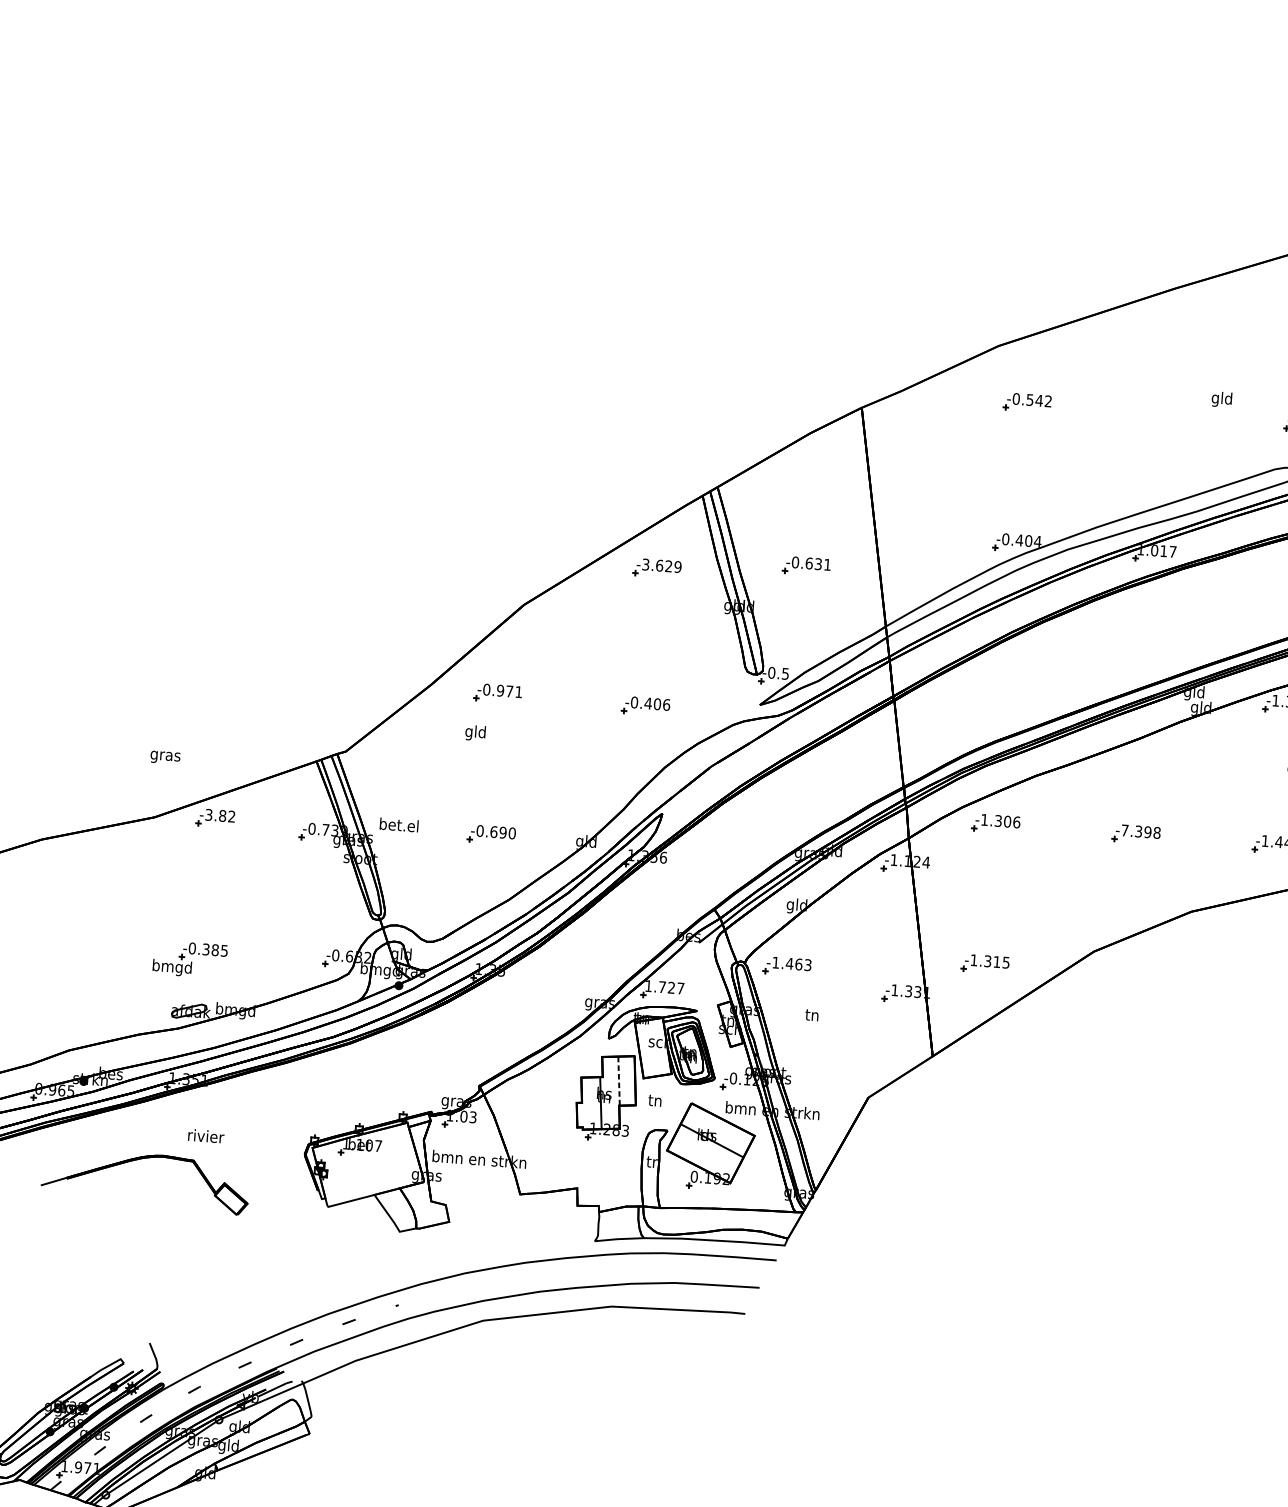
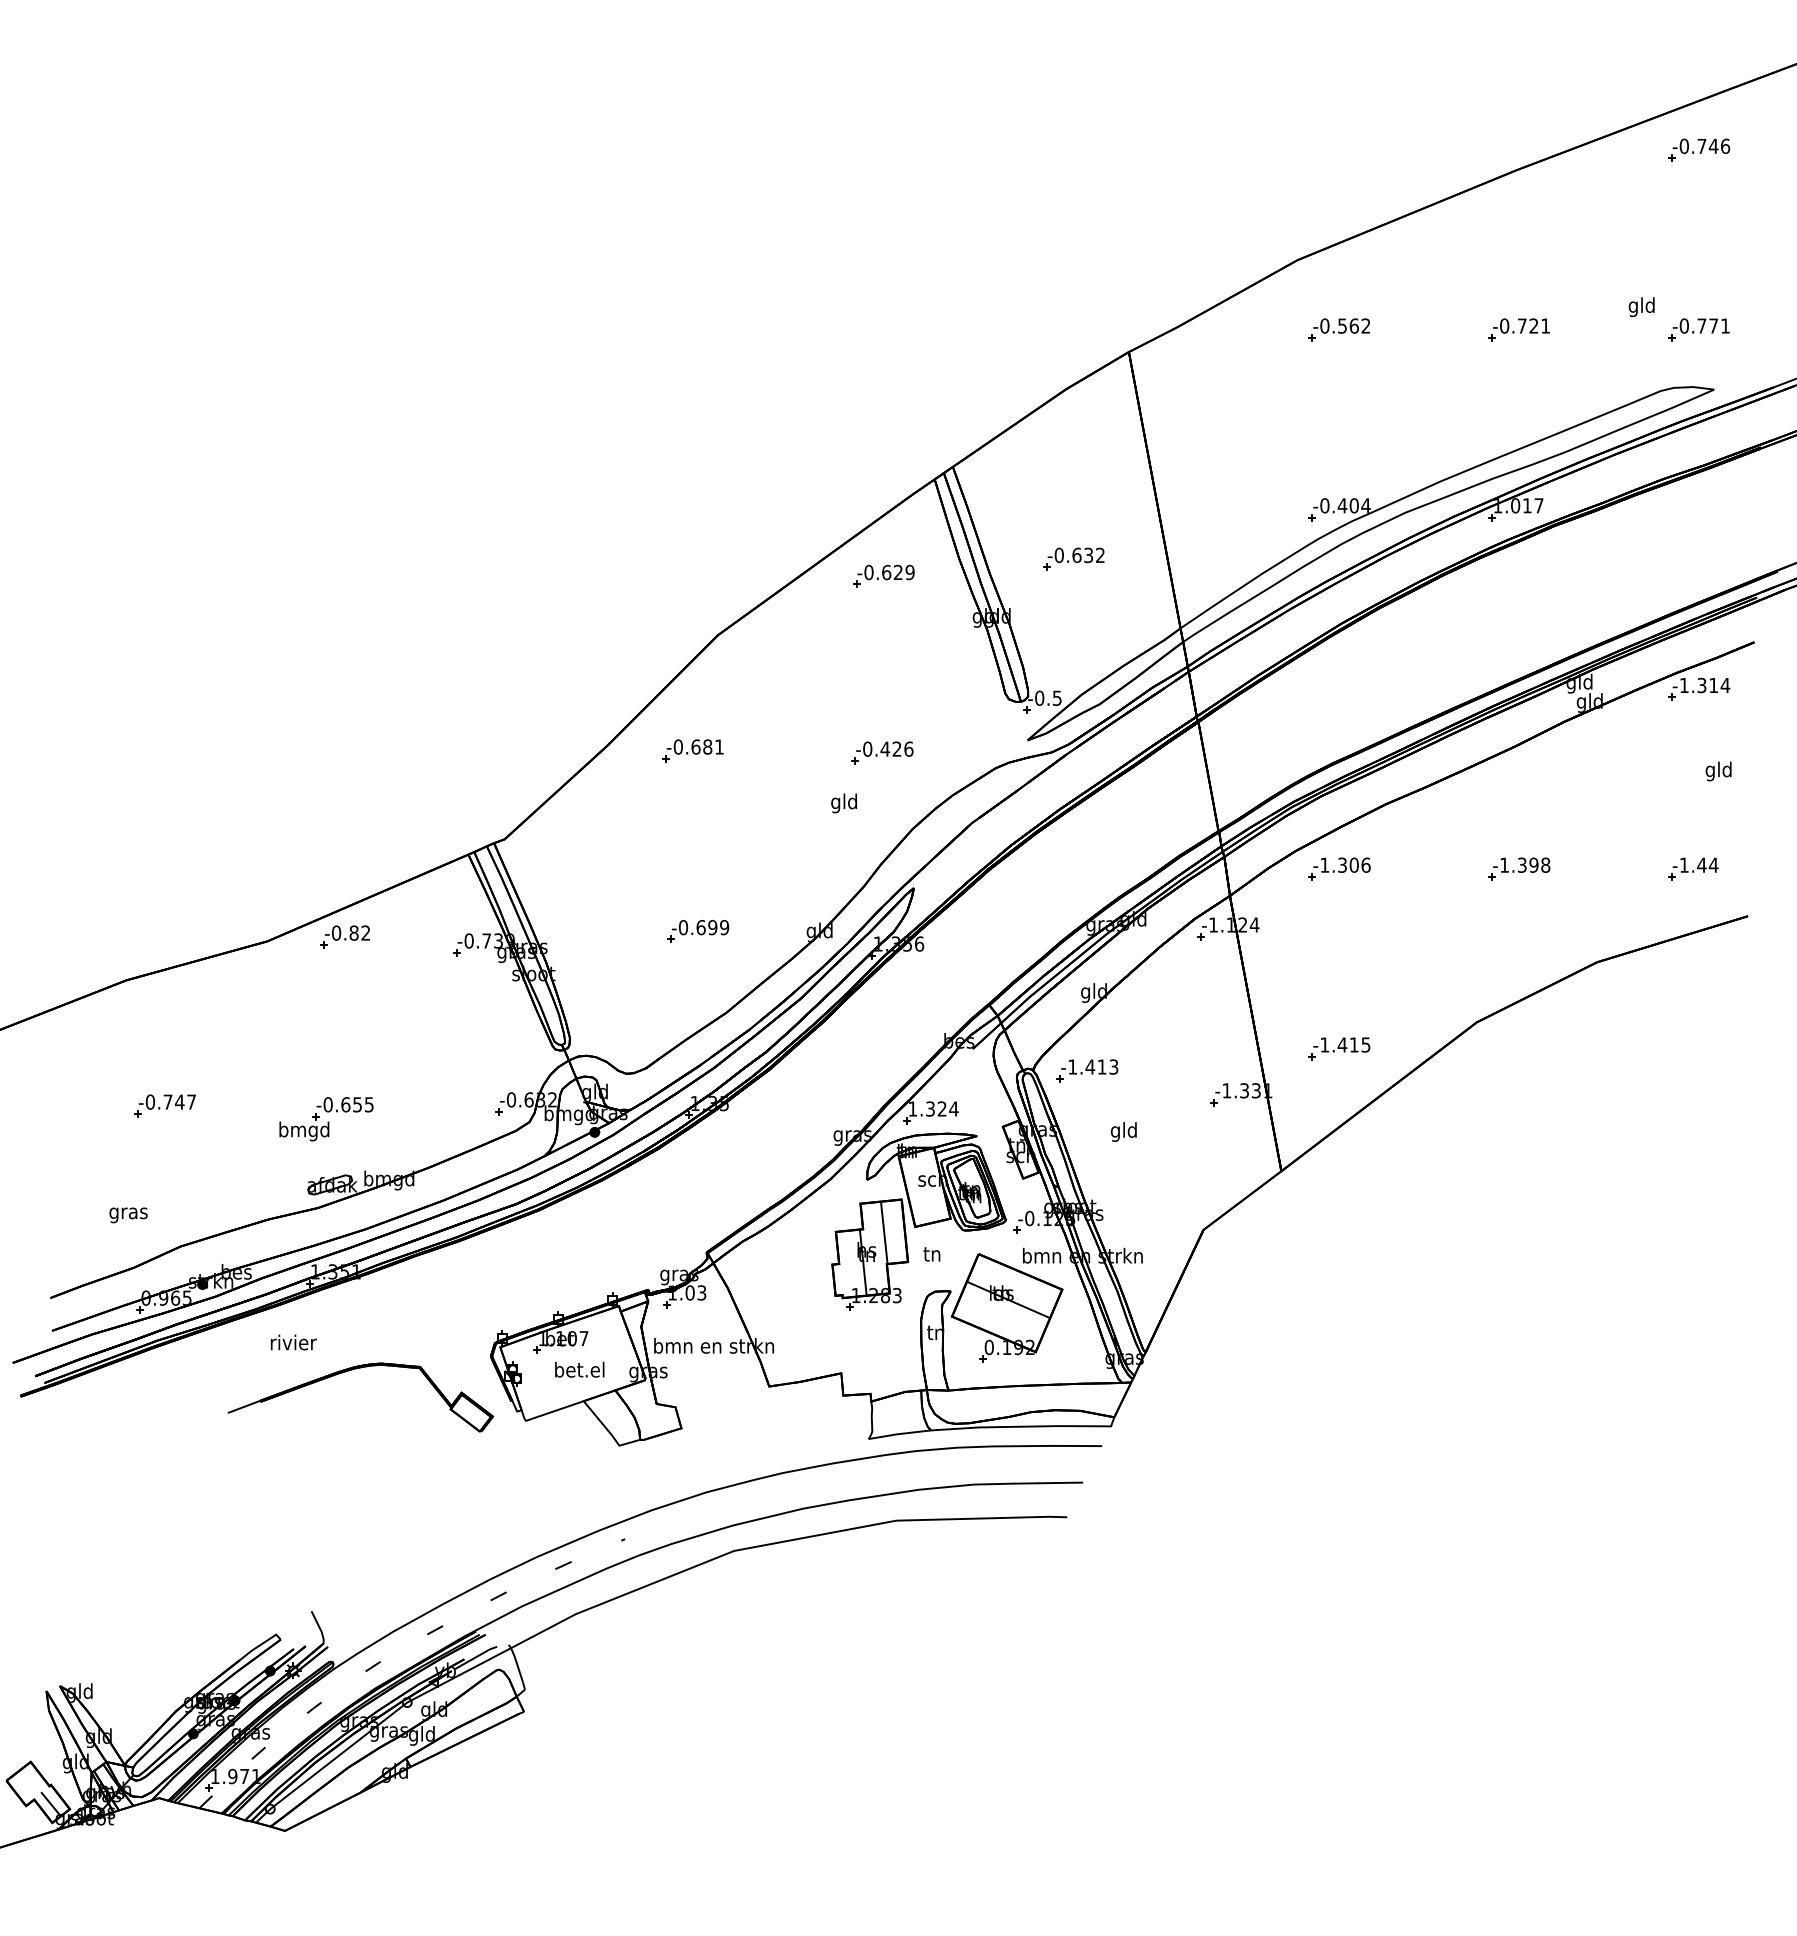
text: (1221, 399) -> (1641, 306), moved
text: (1039, 400) -> (1354, 325), -0.542 -> -0.562
part: (1167, 413) -> (1518, 329), added
text: (645, 564) -> (868, 572), -3.629 -> -0.629
text: (827, 564) -> (1100, 554), -0.631 -> -0.632
text: (504, 690) -> (701, 746), -0.971 -> -0.681
text: (657, 703) -> (896, 748), -0.406 -> -0.426
text: (475, 733) -> (843, 803), moved
text: (165, 757) -> (128, 1215), moved
text: (208, 814) -> (336, 932), -3.82 -> -0.82
text: (399, 824) -> (579, 1369), moved
text: (1124, 829) -> (1504, 864), -7.398 -> -1.398
text: (512, 833) -> (724, 927), -0.690 -> -0.699
part: (64, 939) -> (164, 1105), added
text: (210, 949) -> (351, 1104), -0.385 -> -0.655
text: (987, 960) -> (1342, 1044), -1.315 -> -1.415
text: (798, 964) -> (1101, 1066), -1.463 -> -1.413
text: (671, 987) -> (942, 1108), 1.727 -> 1.324
text: (811, 1016) -> (1123, 1131), tn -> gld
line: (619, 1080) -> (884, 1232), dashed -> solid
text: (206, 1136) -> (293, 1342), moved
part: (140, 1159) -> (352, 1370), moved

